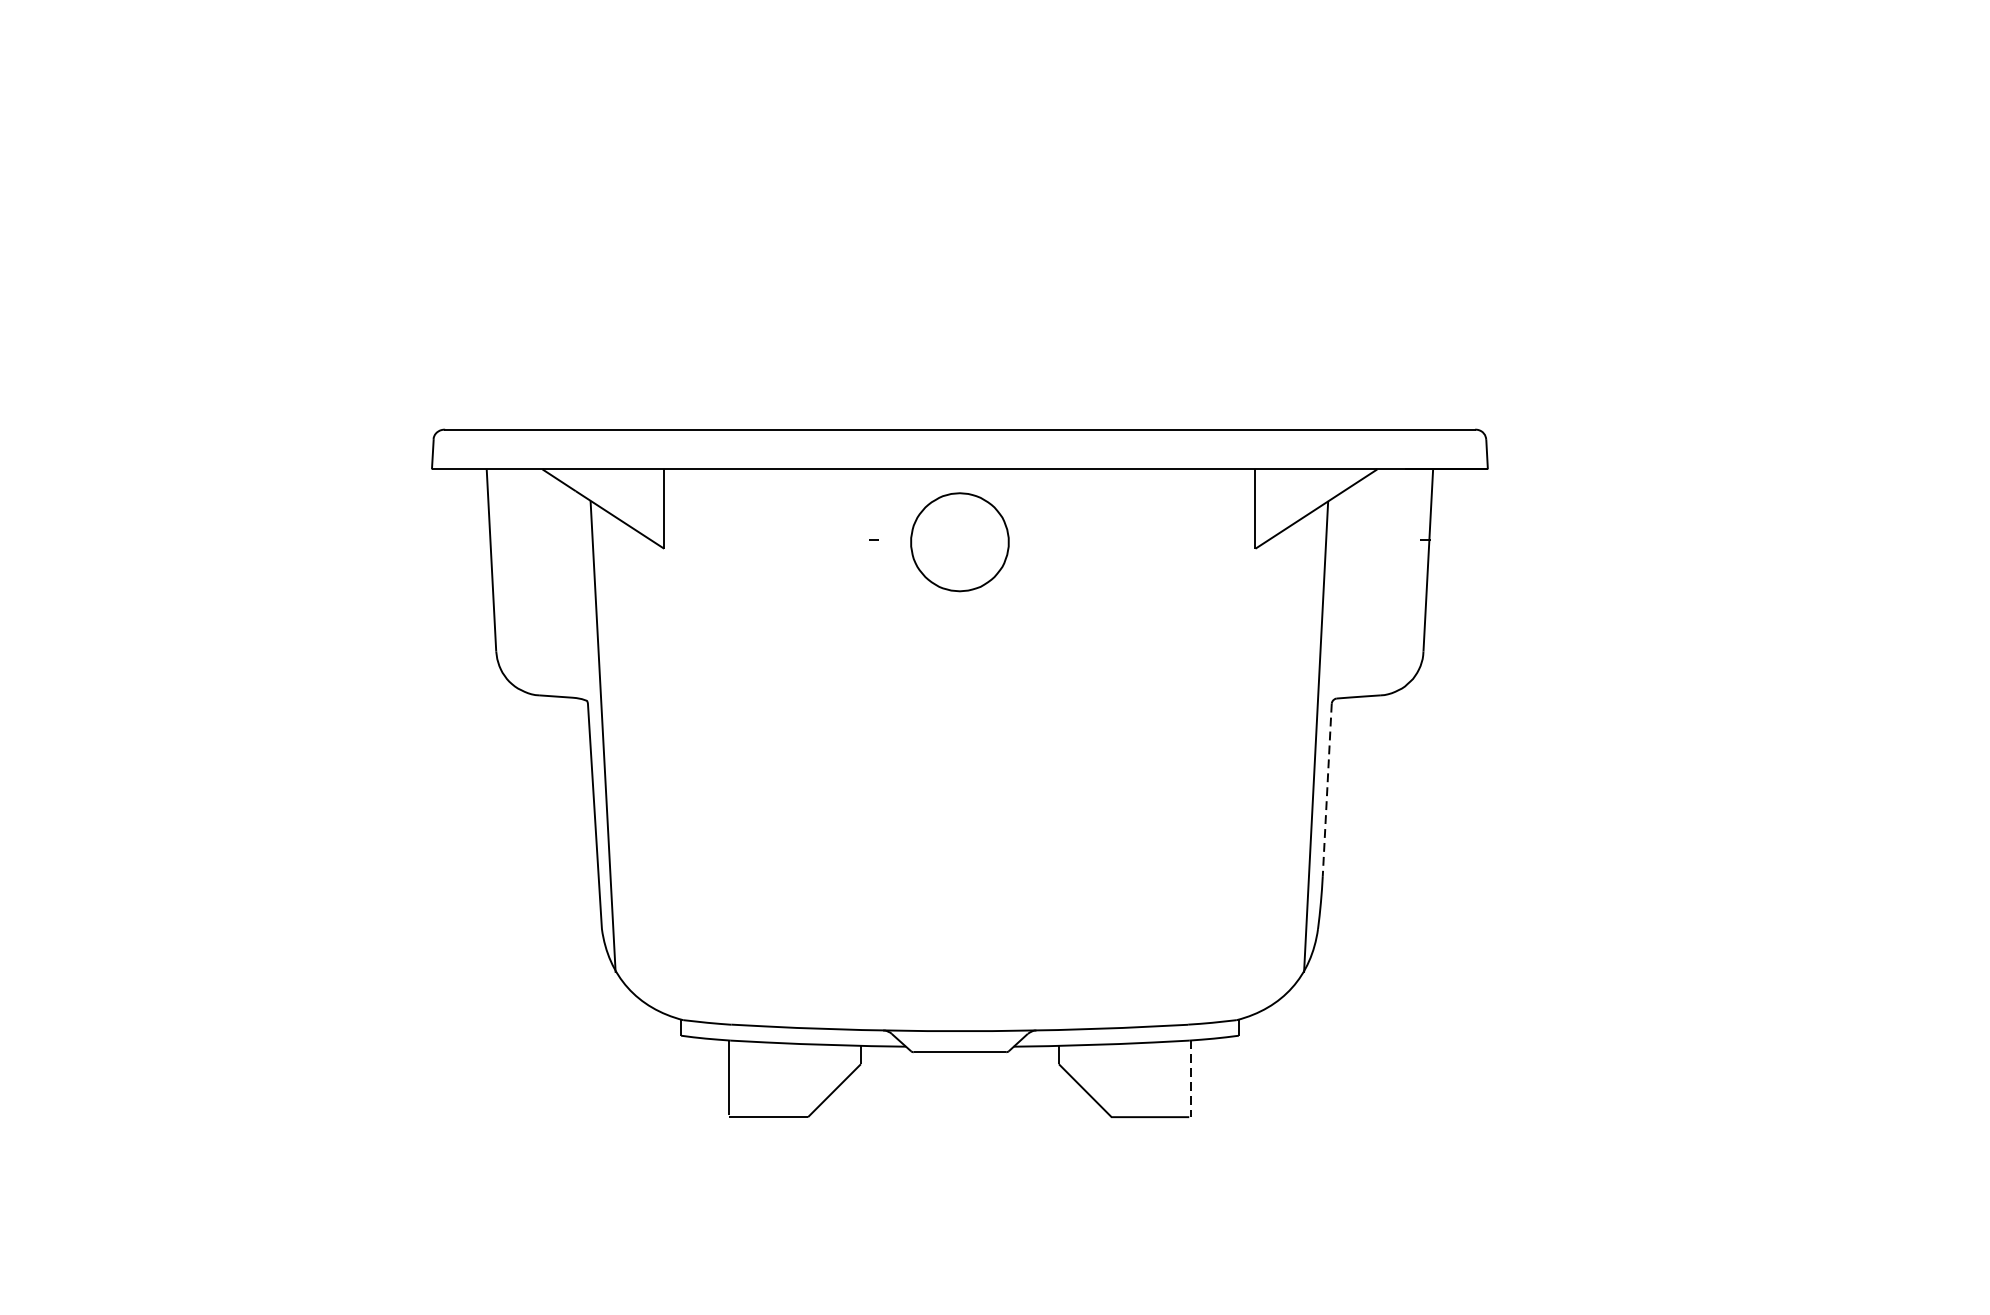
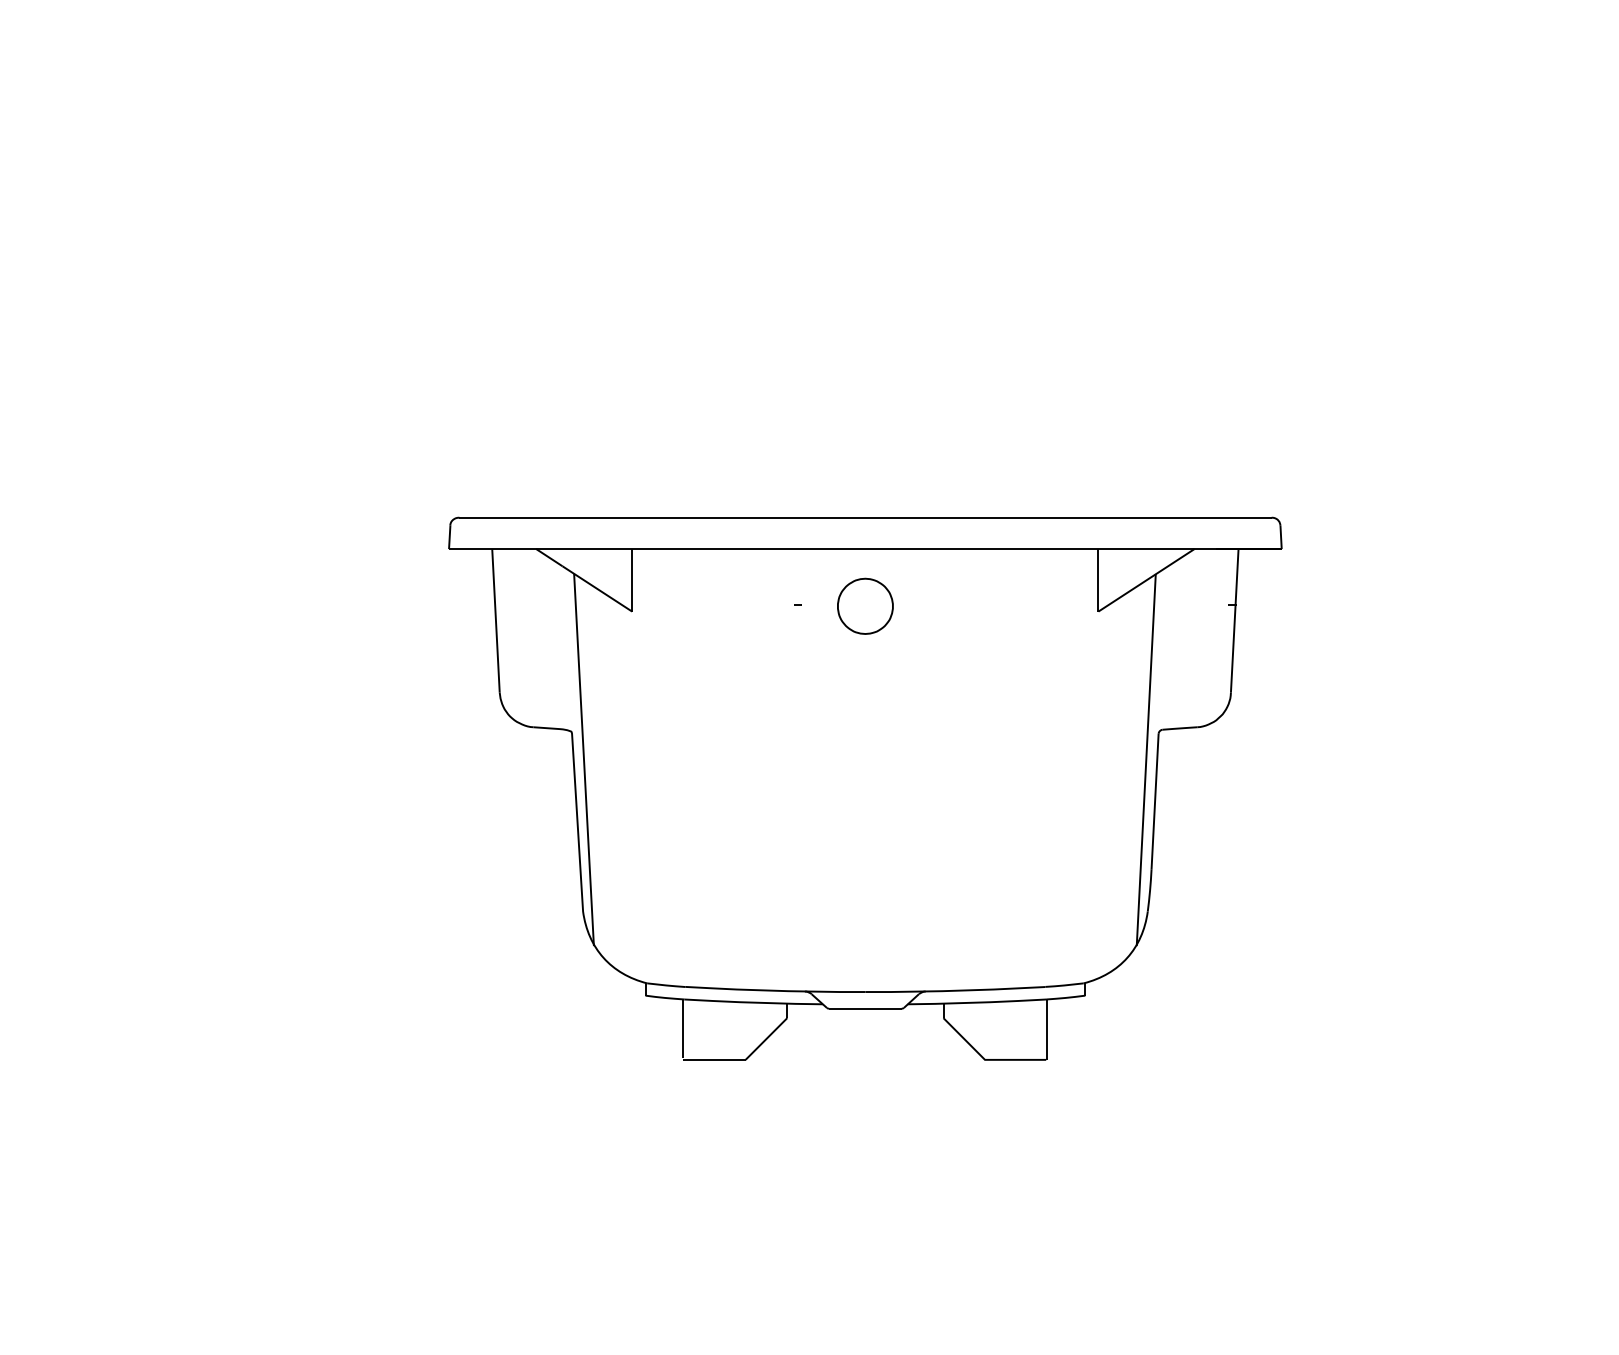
part: (960, 540) -> (865, 605), size x0.71
line: (1327, 790) -> (1155, 802), dashed -> solid
line: (1190, 1079) -> (1047, 1030), dashed -> solid

